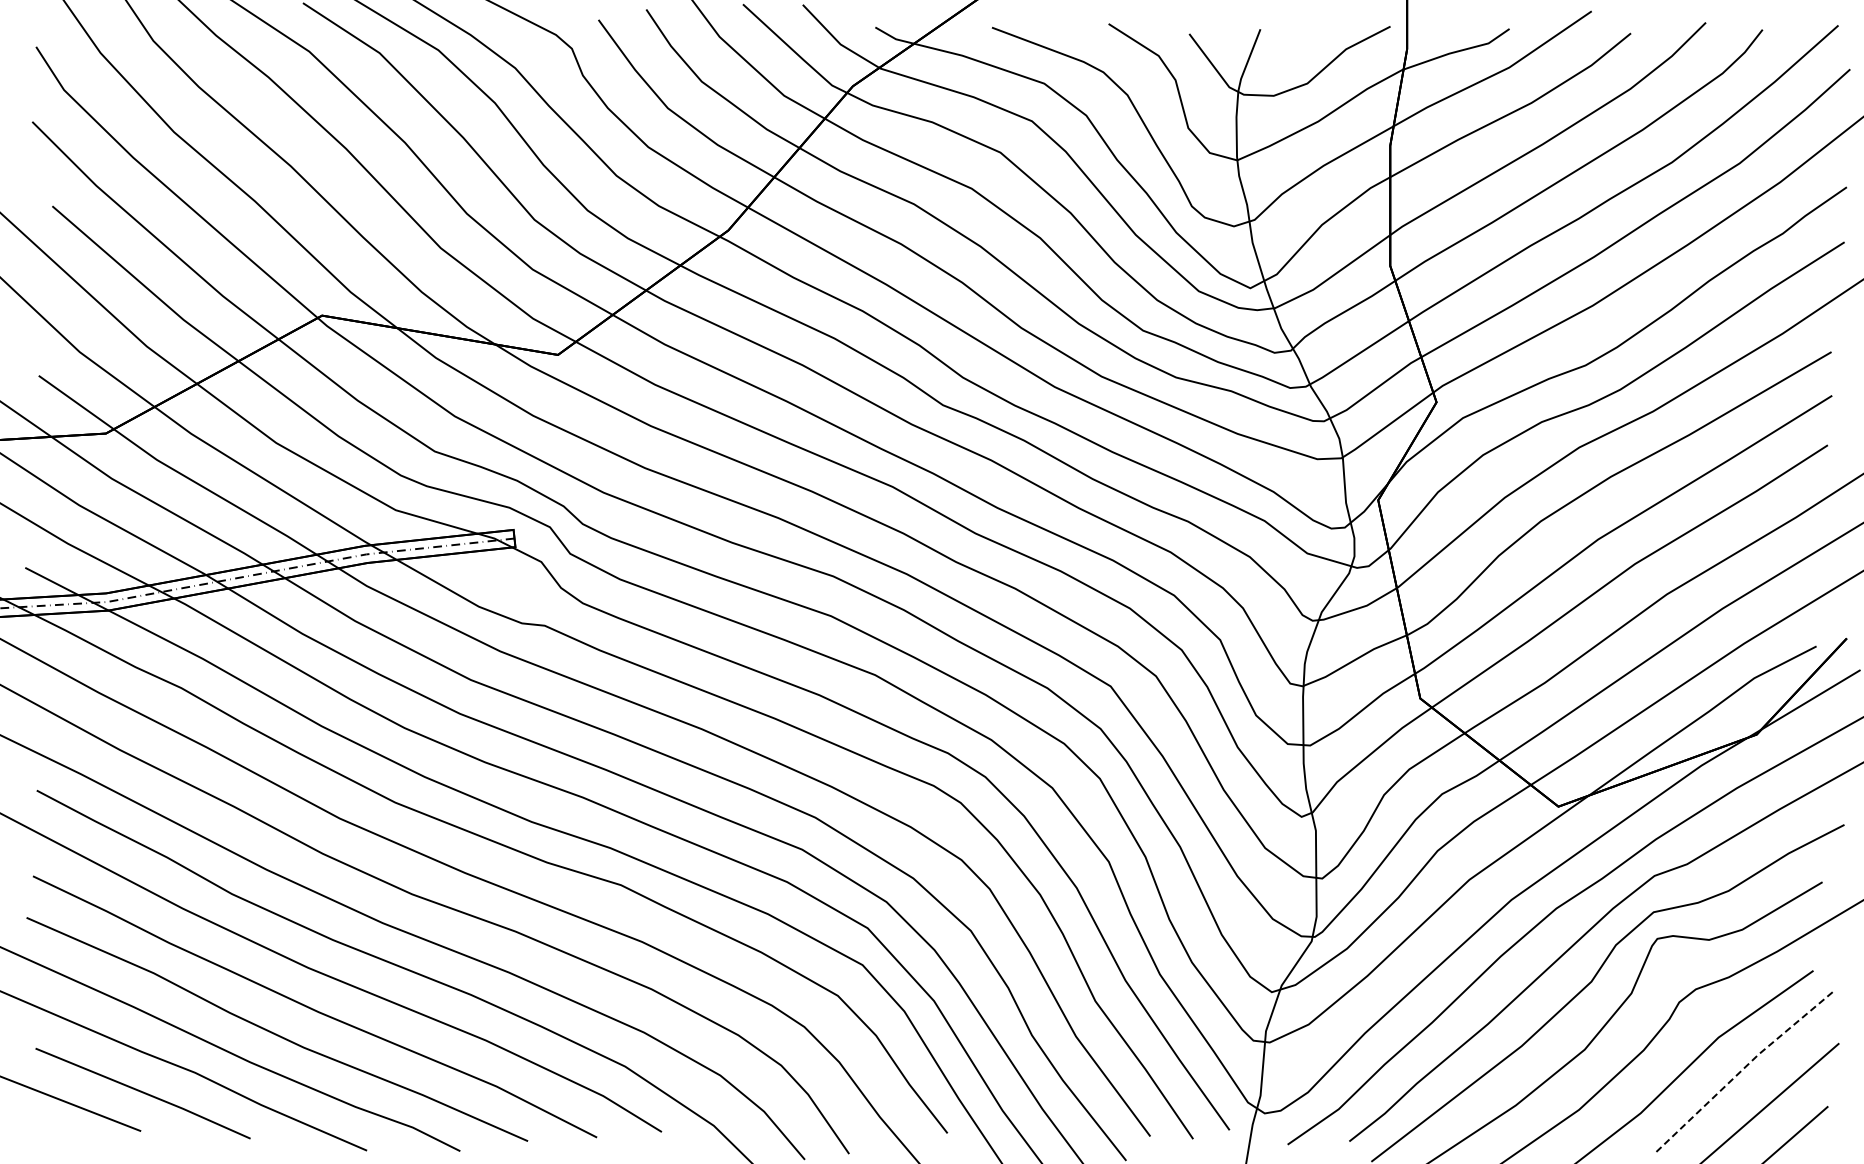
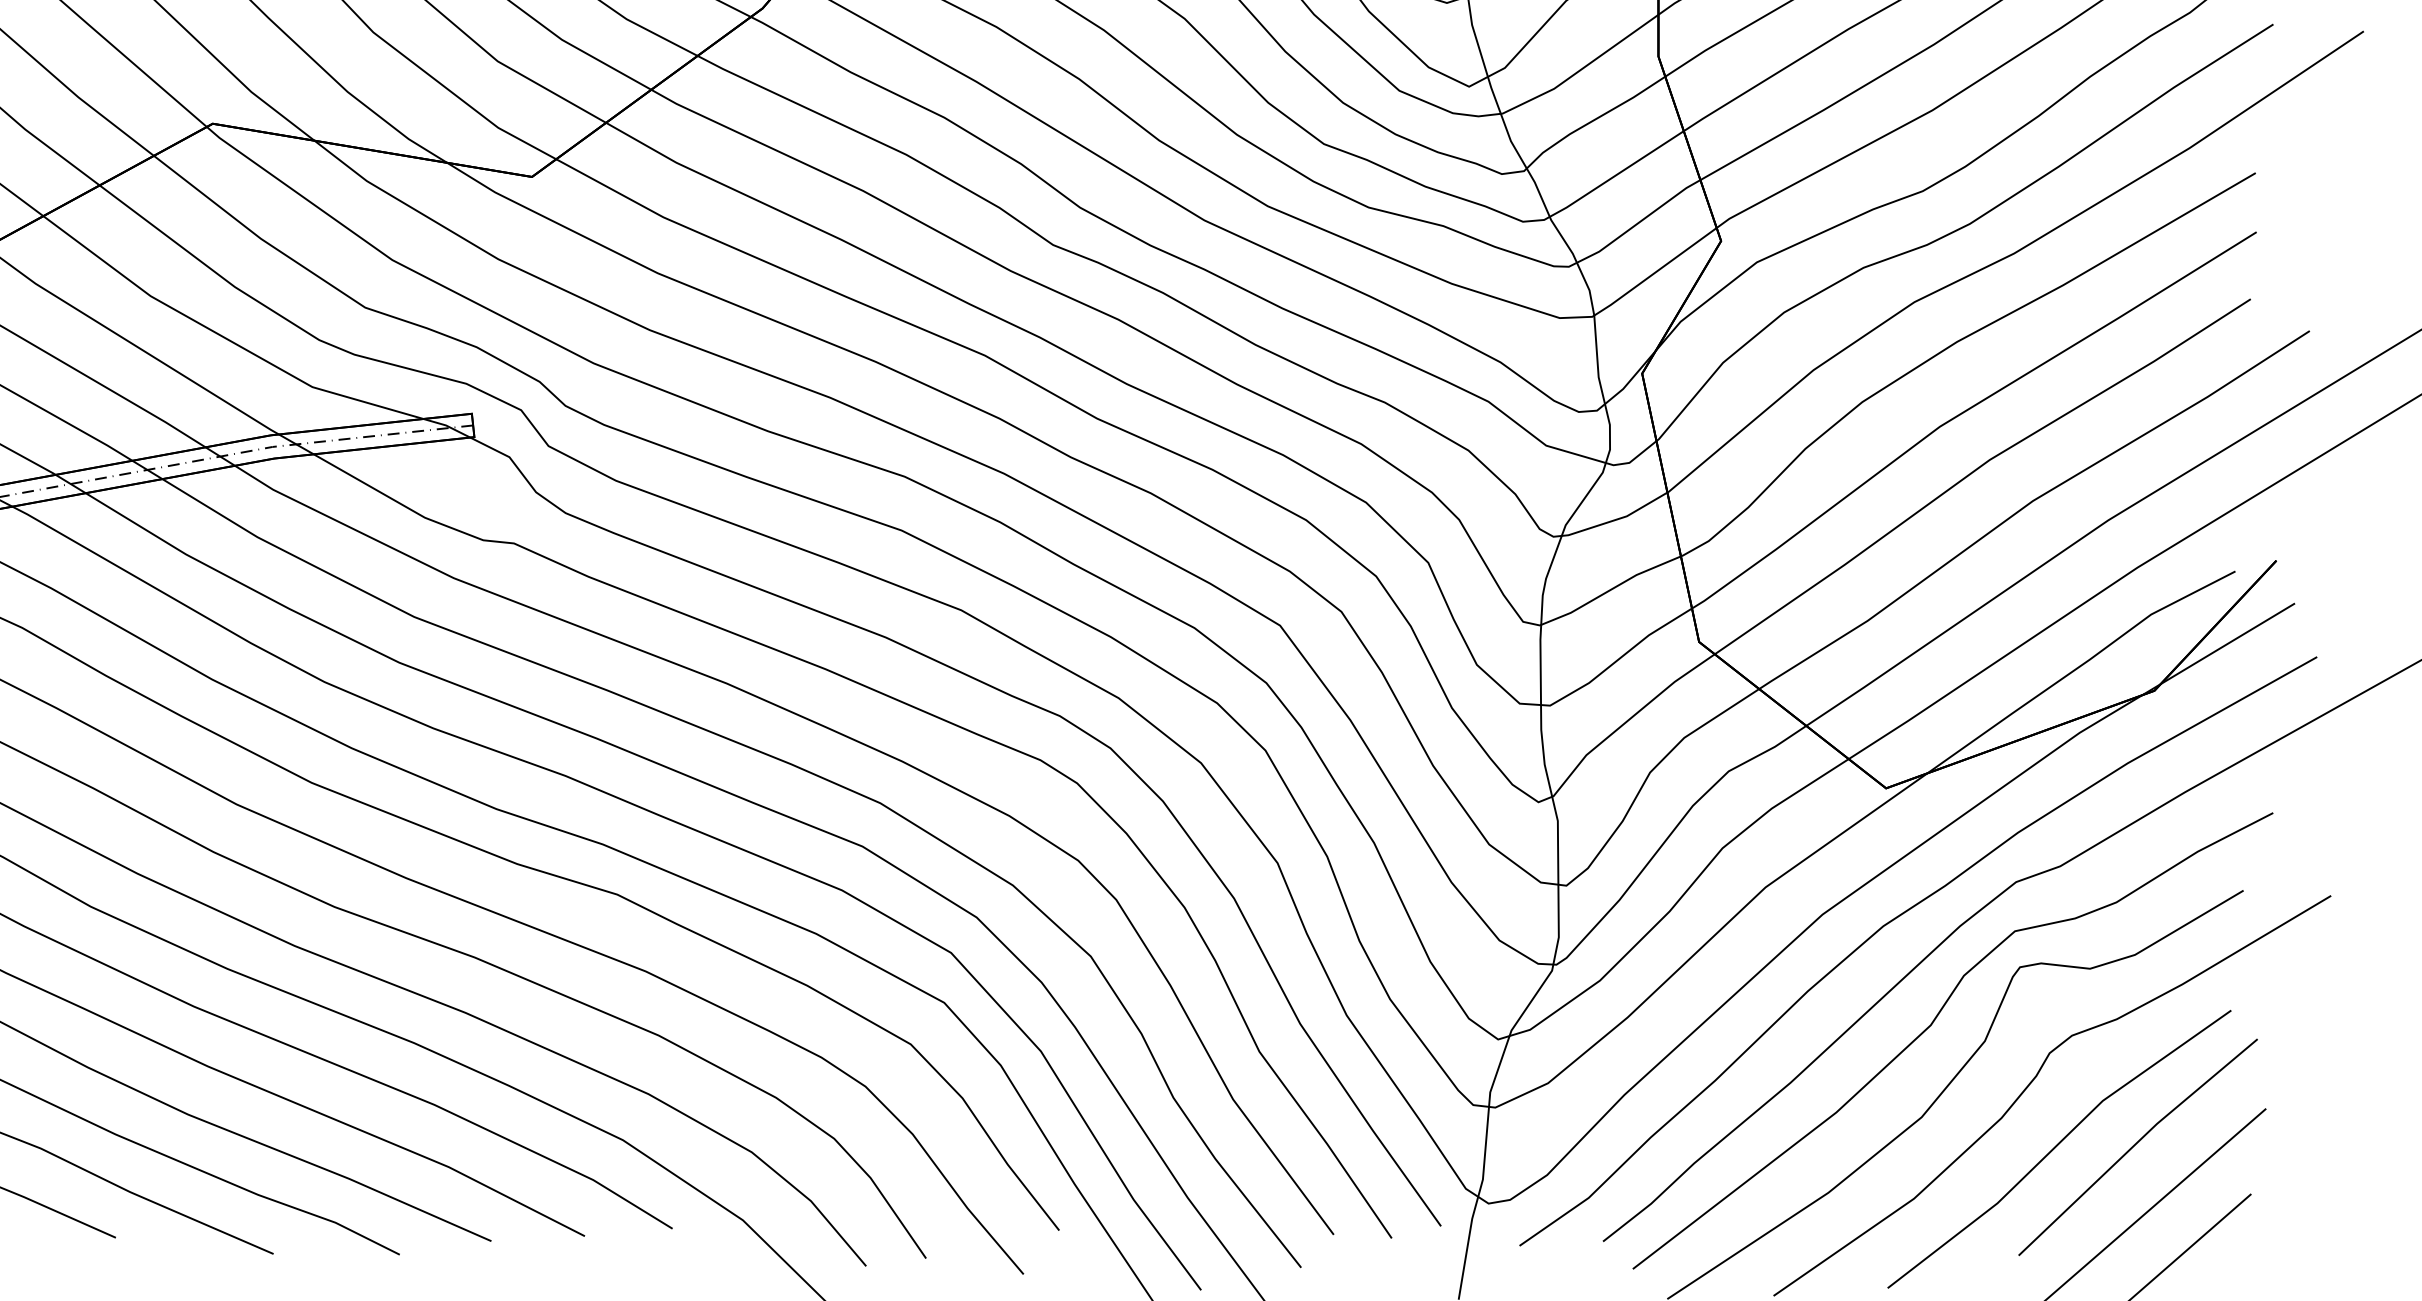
line: (1743, 1068) -> (2136, 1142), dashed -> solid

